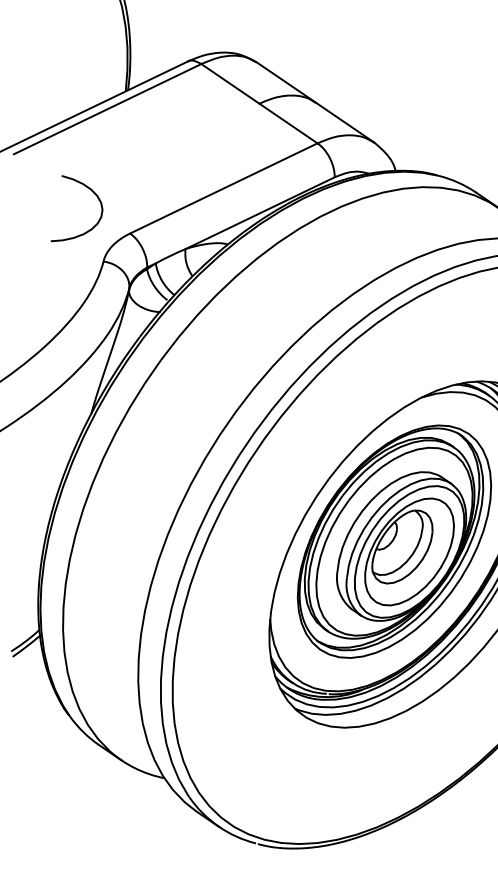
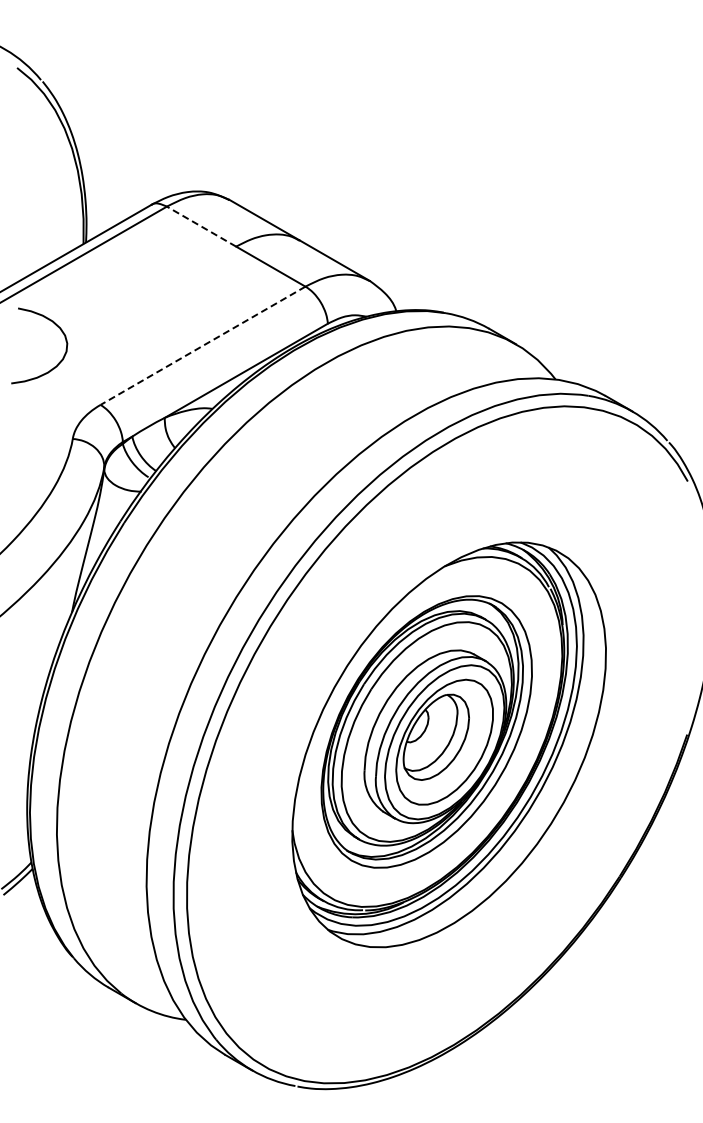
line: (230, 83) -> (201, 226), solid -> dashed
line: (223, 189) -> (202, 346), solid -> dashed
curve: (95, 195) -> (57, 327), moved

